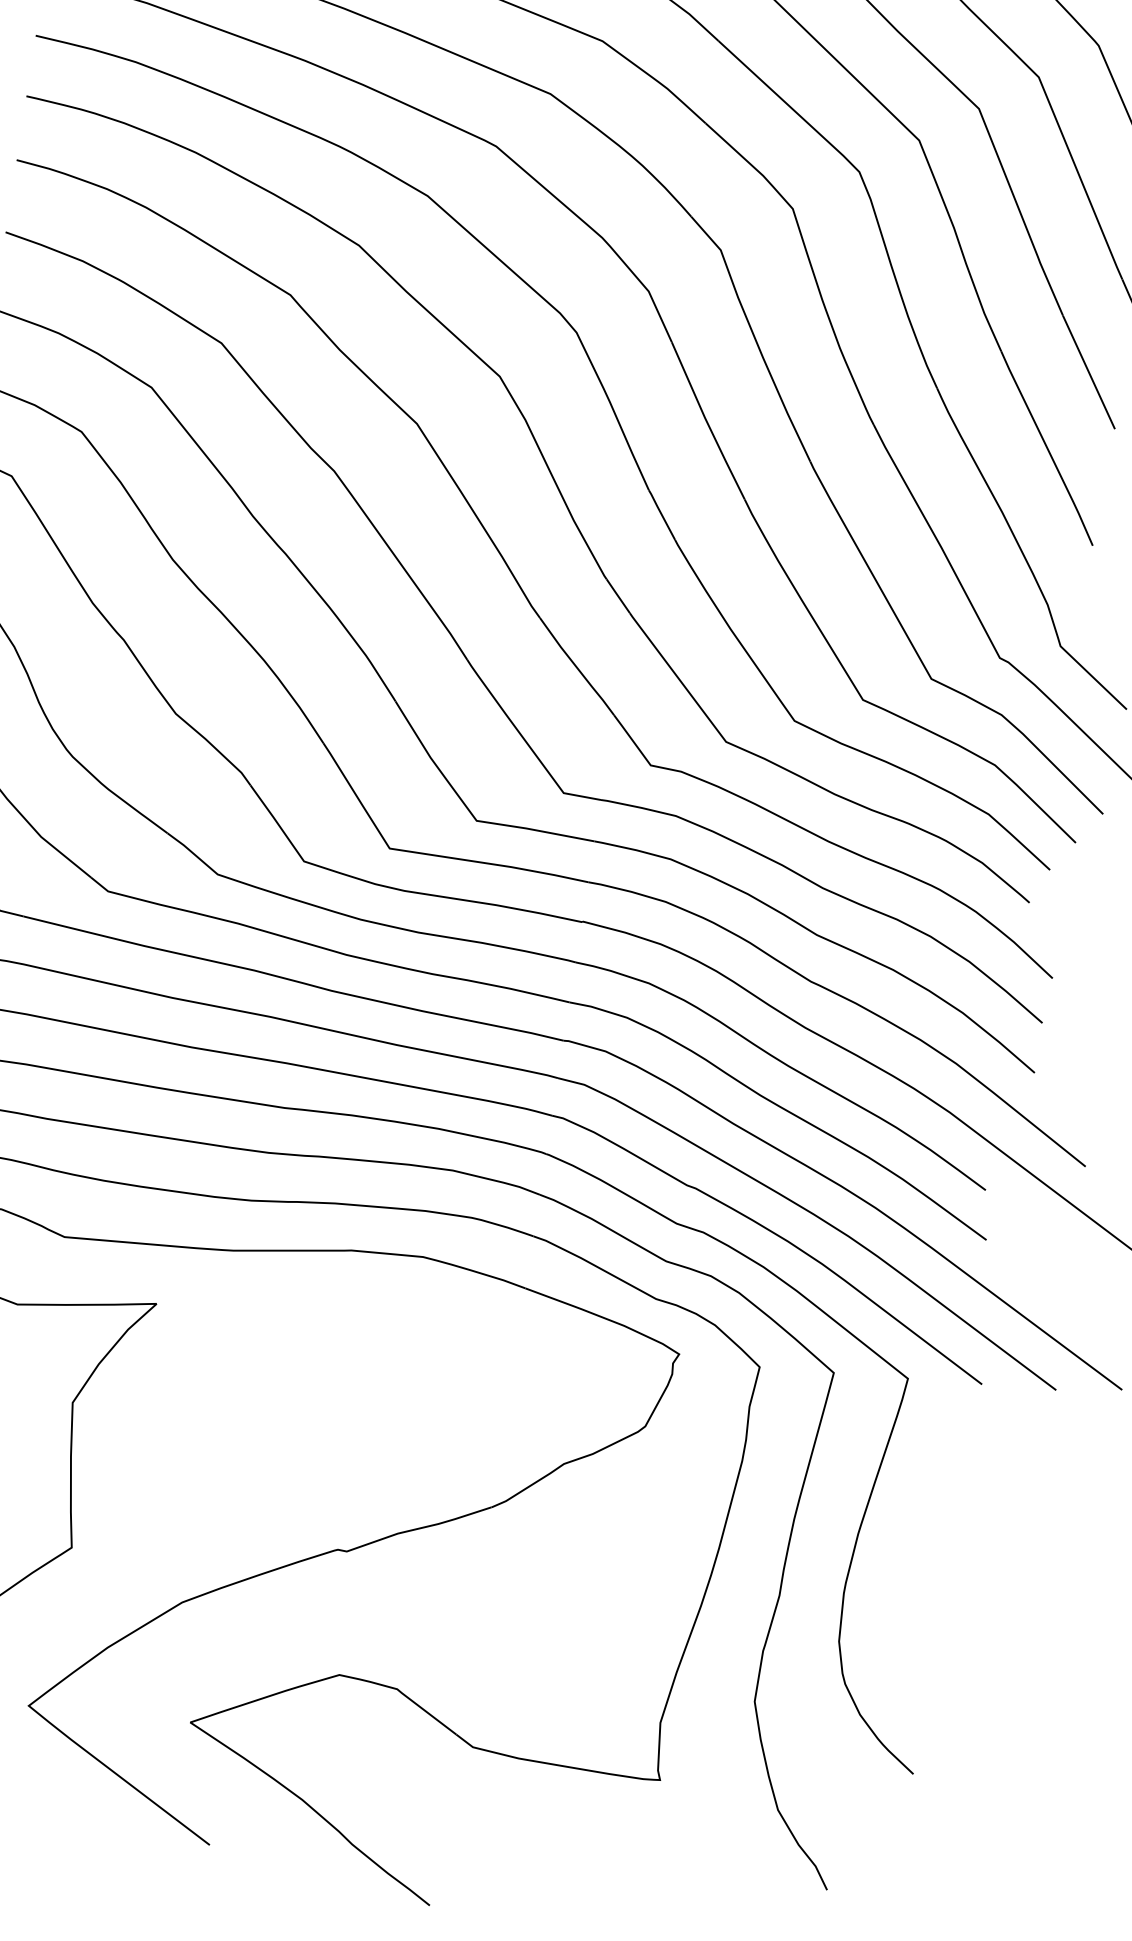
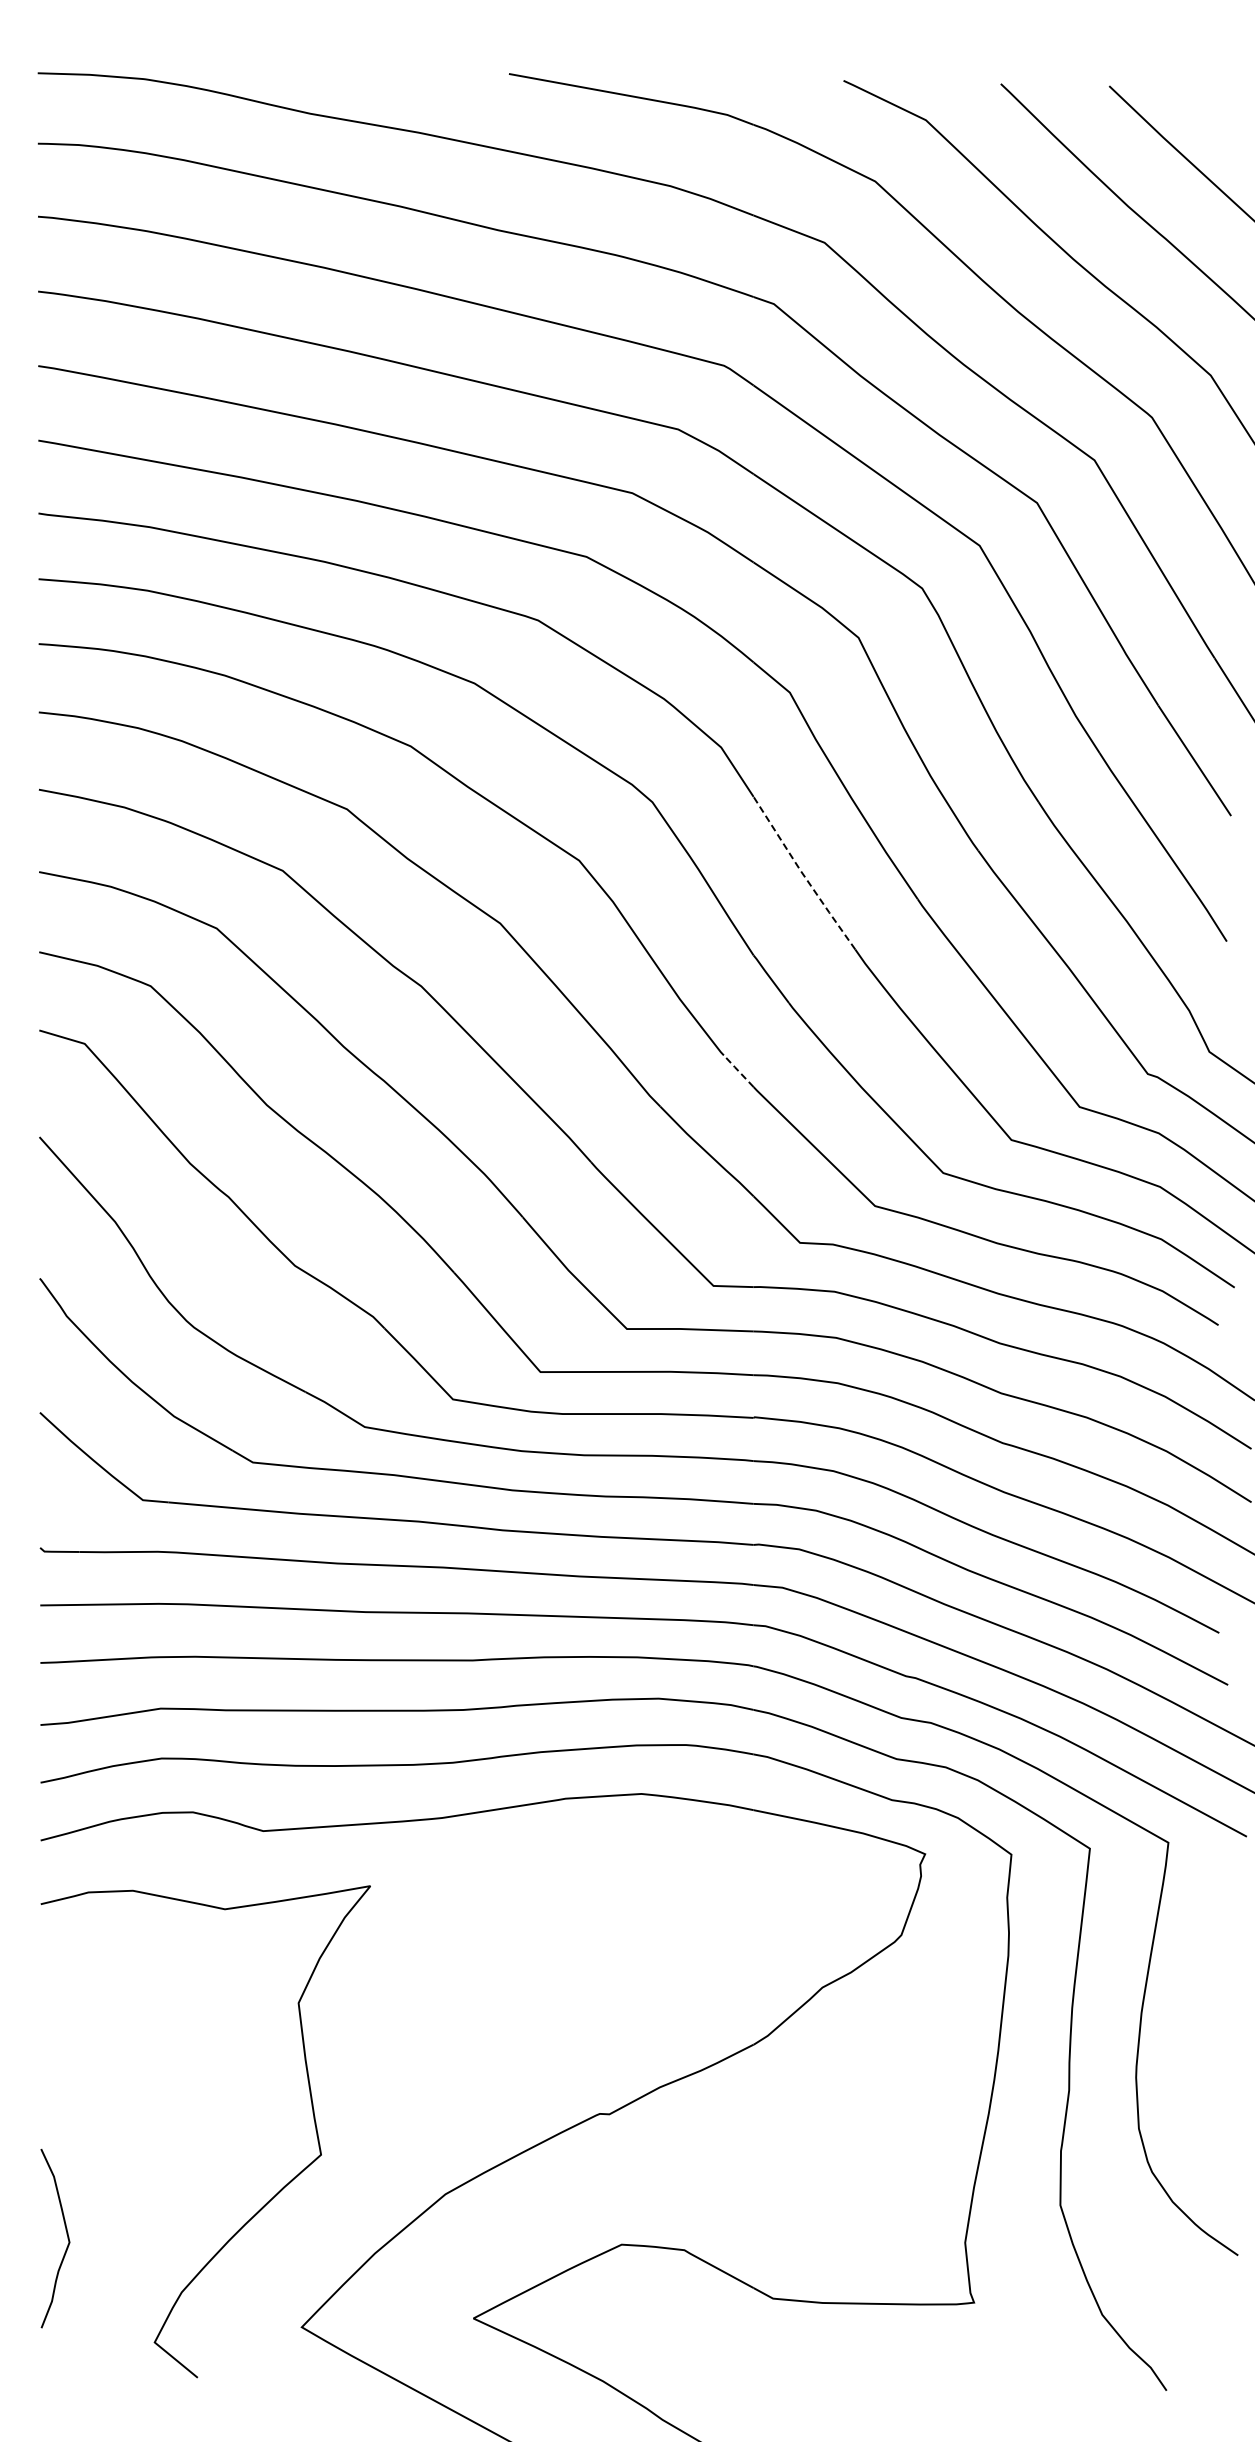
line: (706, 420) -> (802, 873), solid -> dashed
line: (618, 595) -> (738, 1070), solid -> dashed

